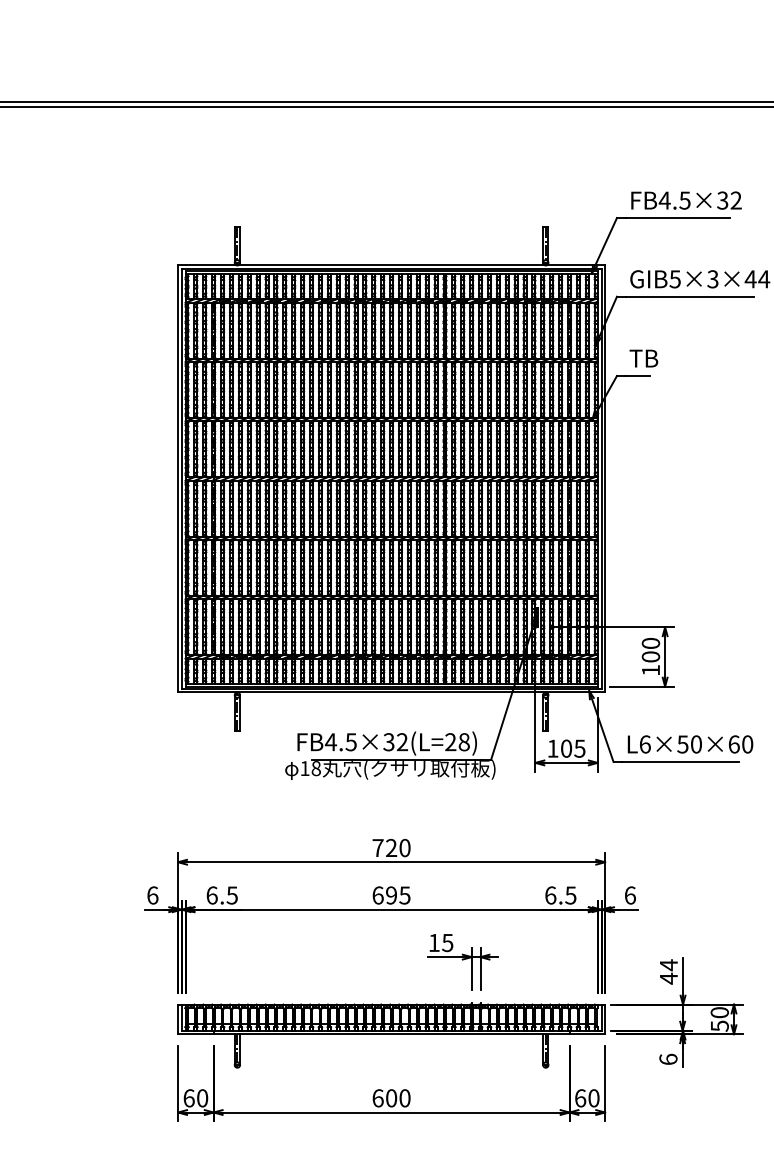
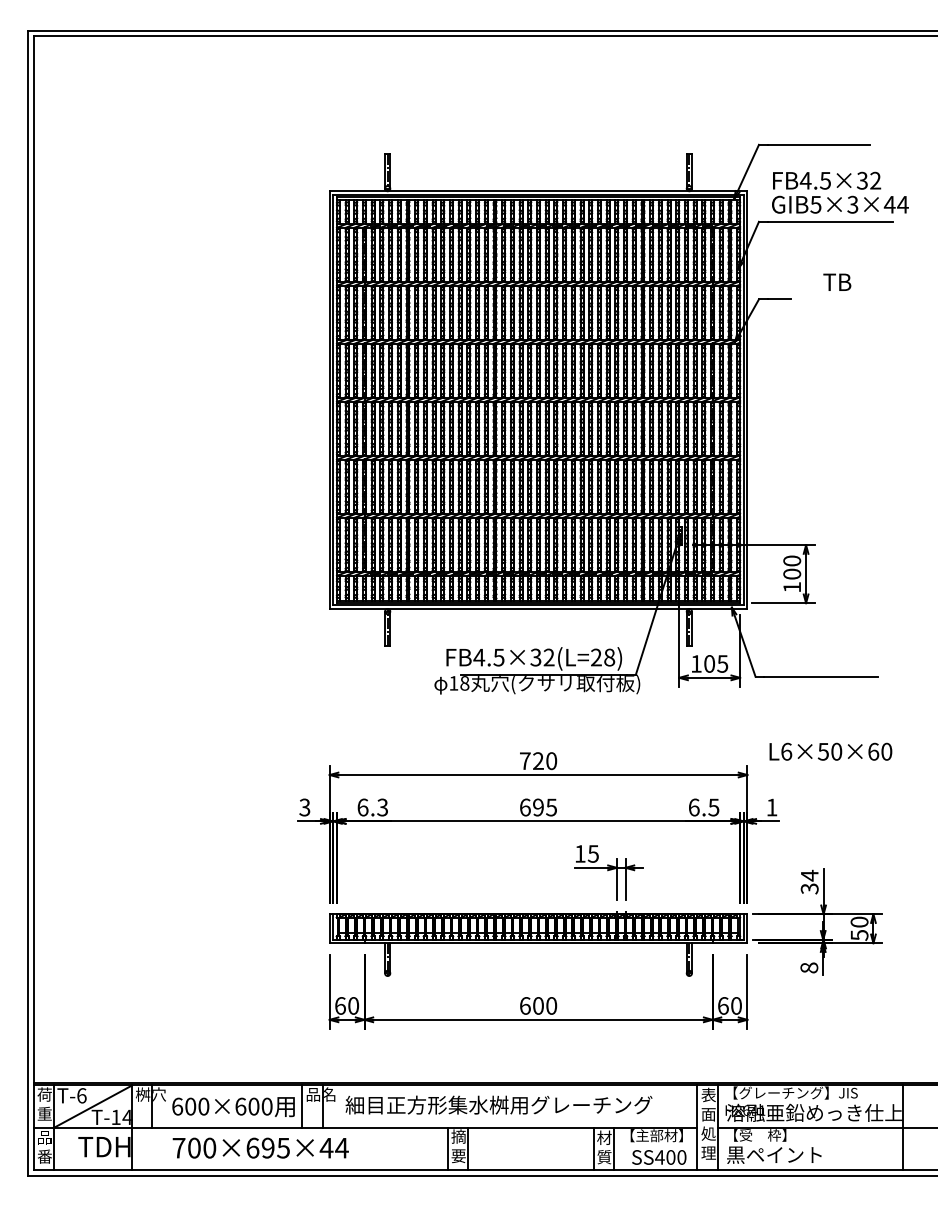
text: (687, 200) -> (827, 180), moved
text: (644, 357) -> (837, 281), moved
text: (690, 744) -> (830, 751), moved
text: (232, 894) -> (382, 806), 6.5 -> 6.3
text: (152, 895) -> (304, 807), 6 -> 3
text: (629, 895) -> (771, 807), 6 -> 1
text: (668, 978) -> (809, 888), 44 -> 34
text: (668, 1059) -> (809, 967), 6 -> 8

